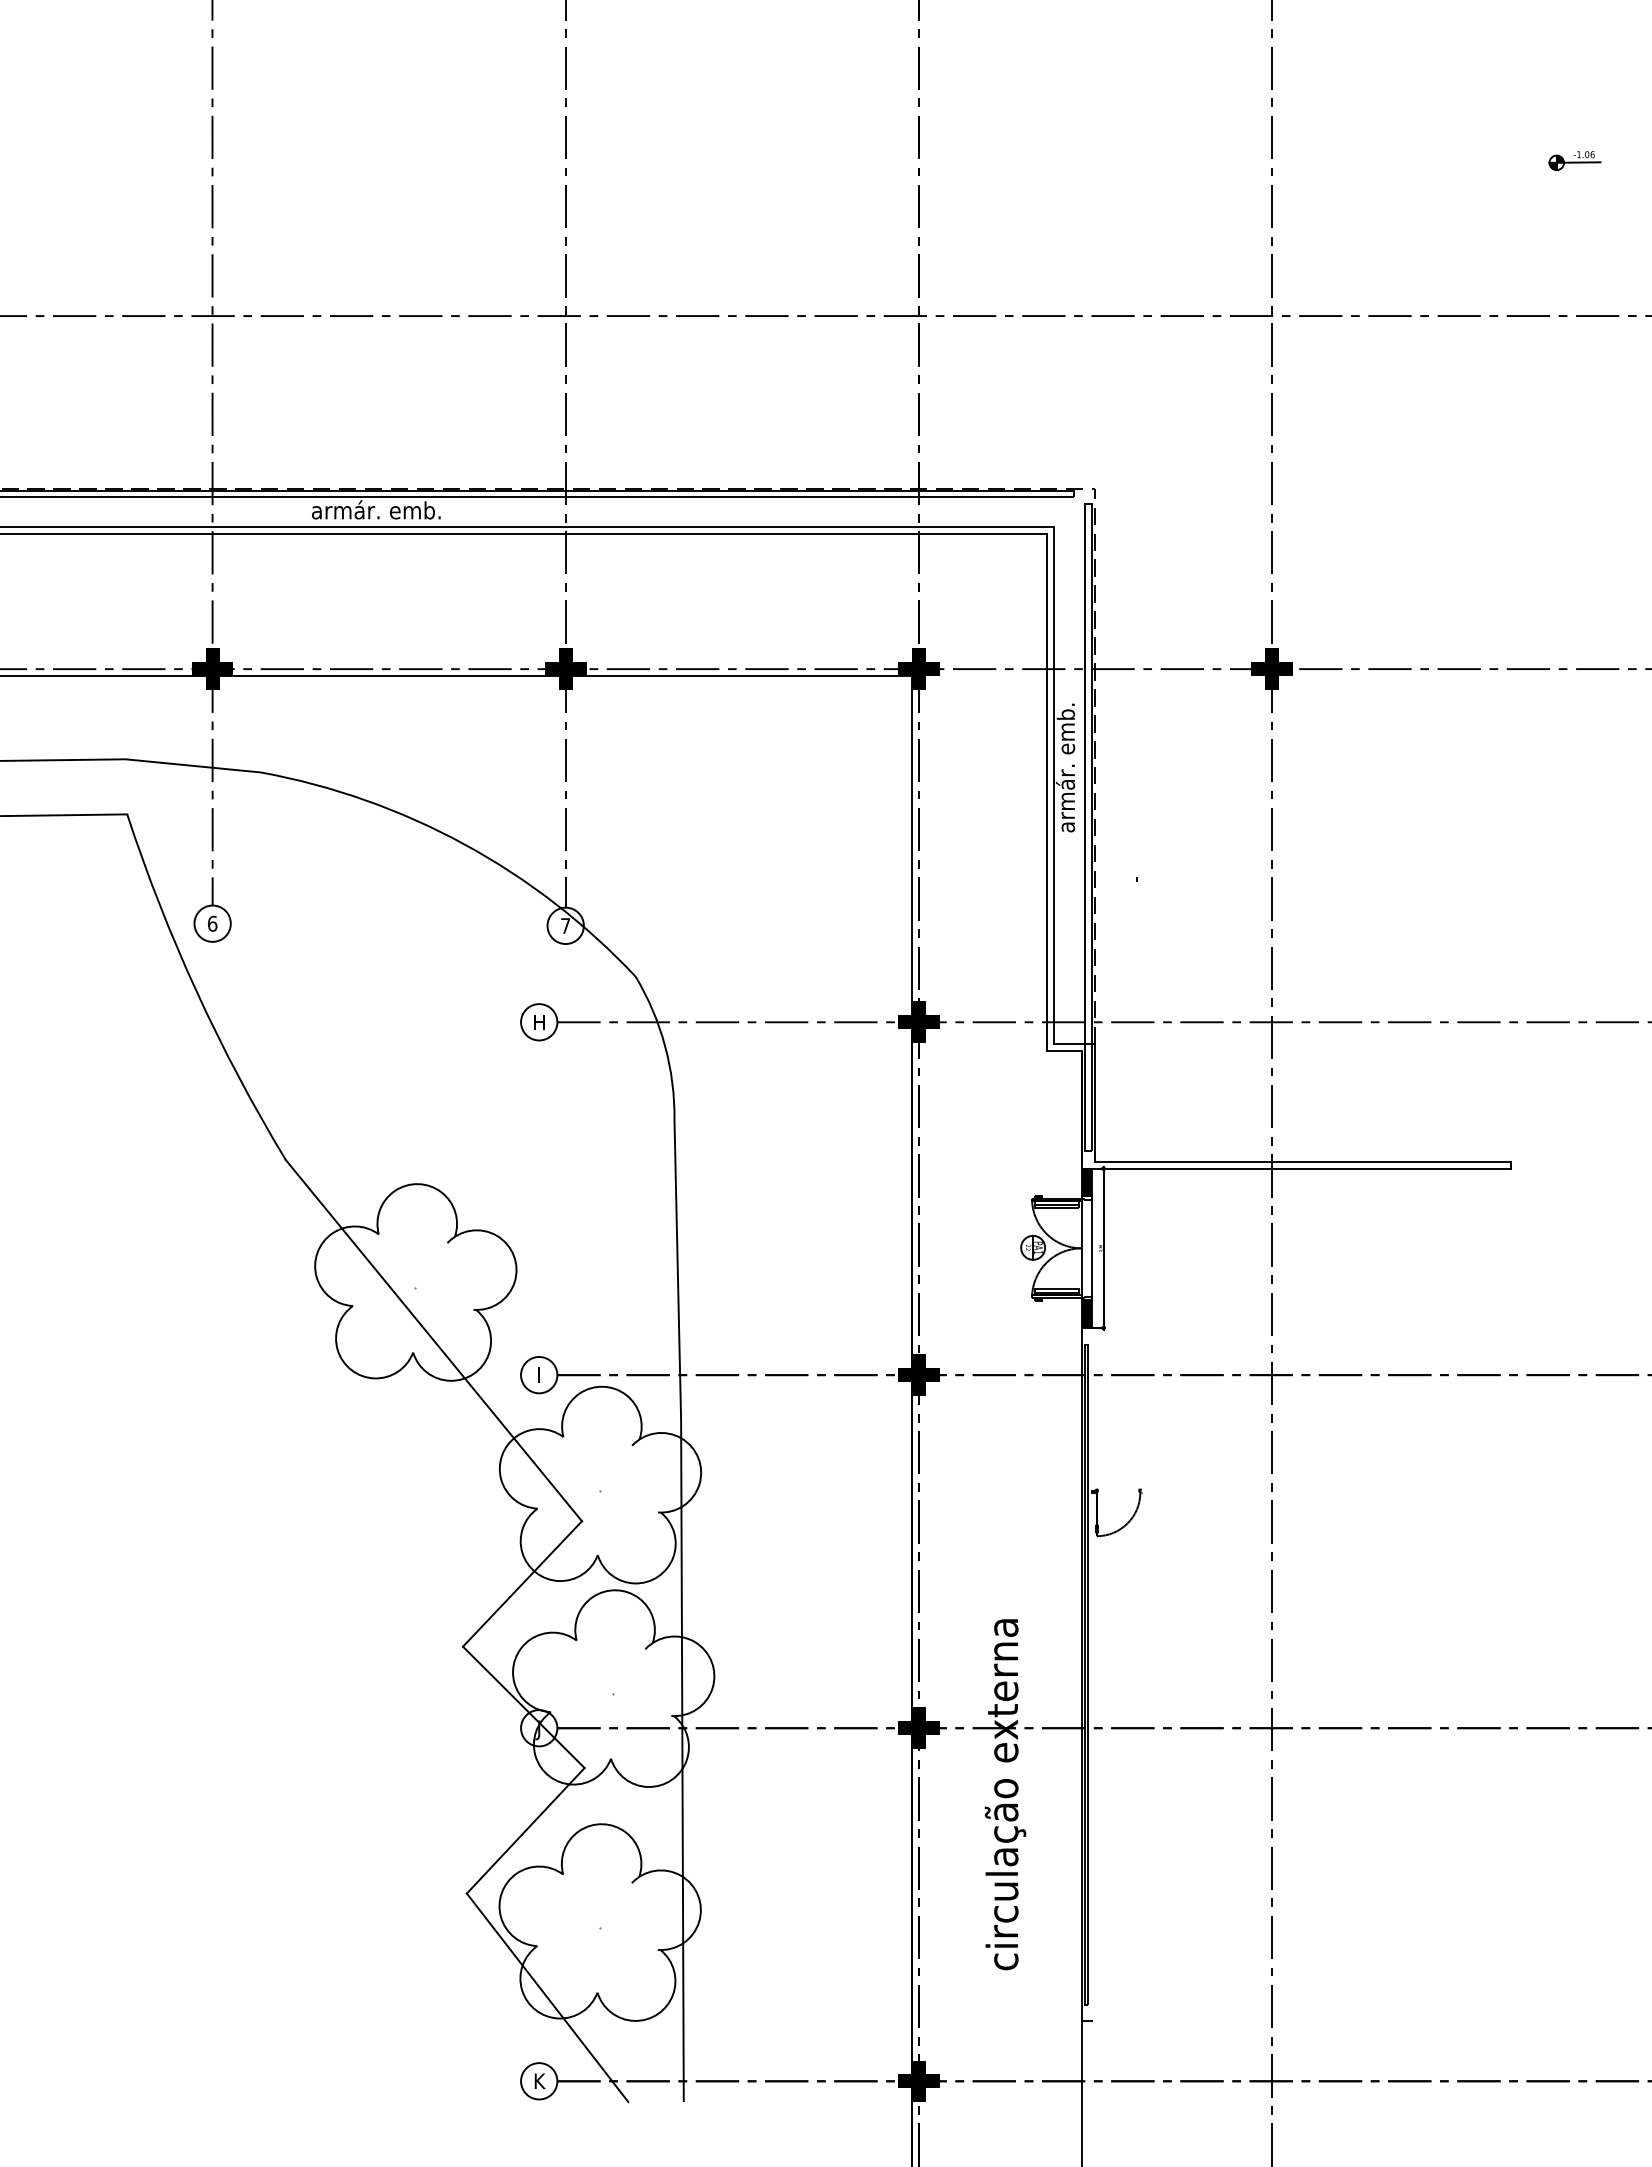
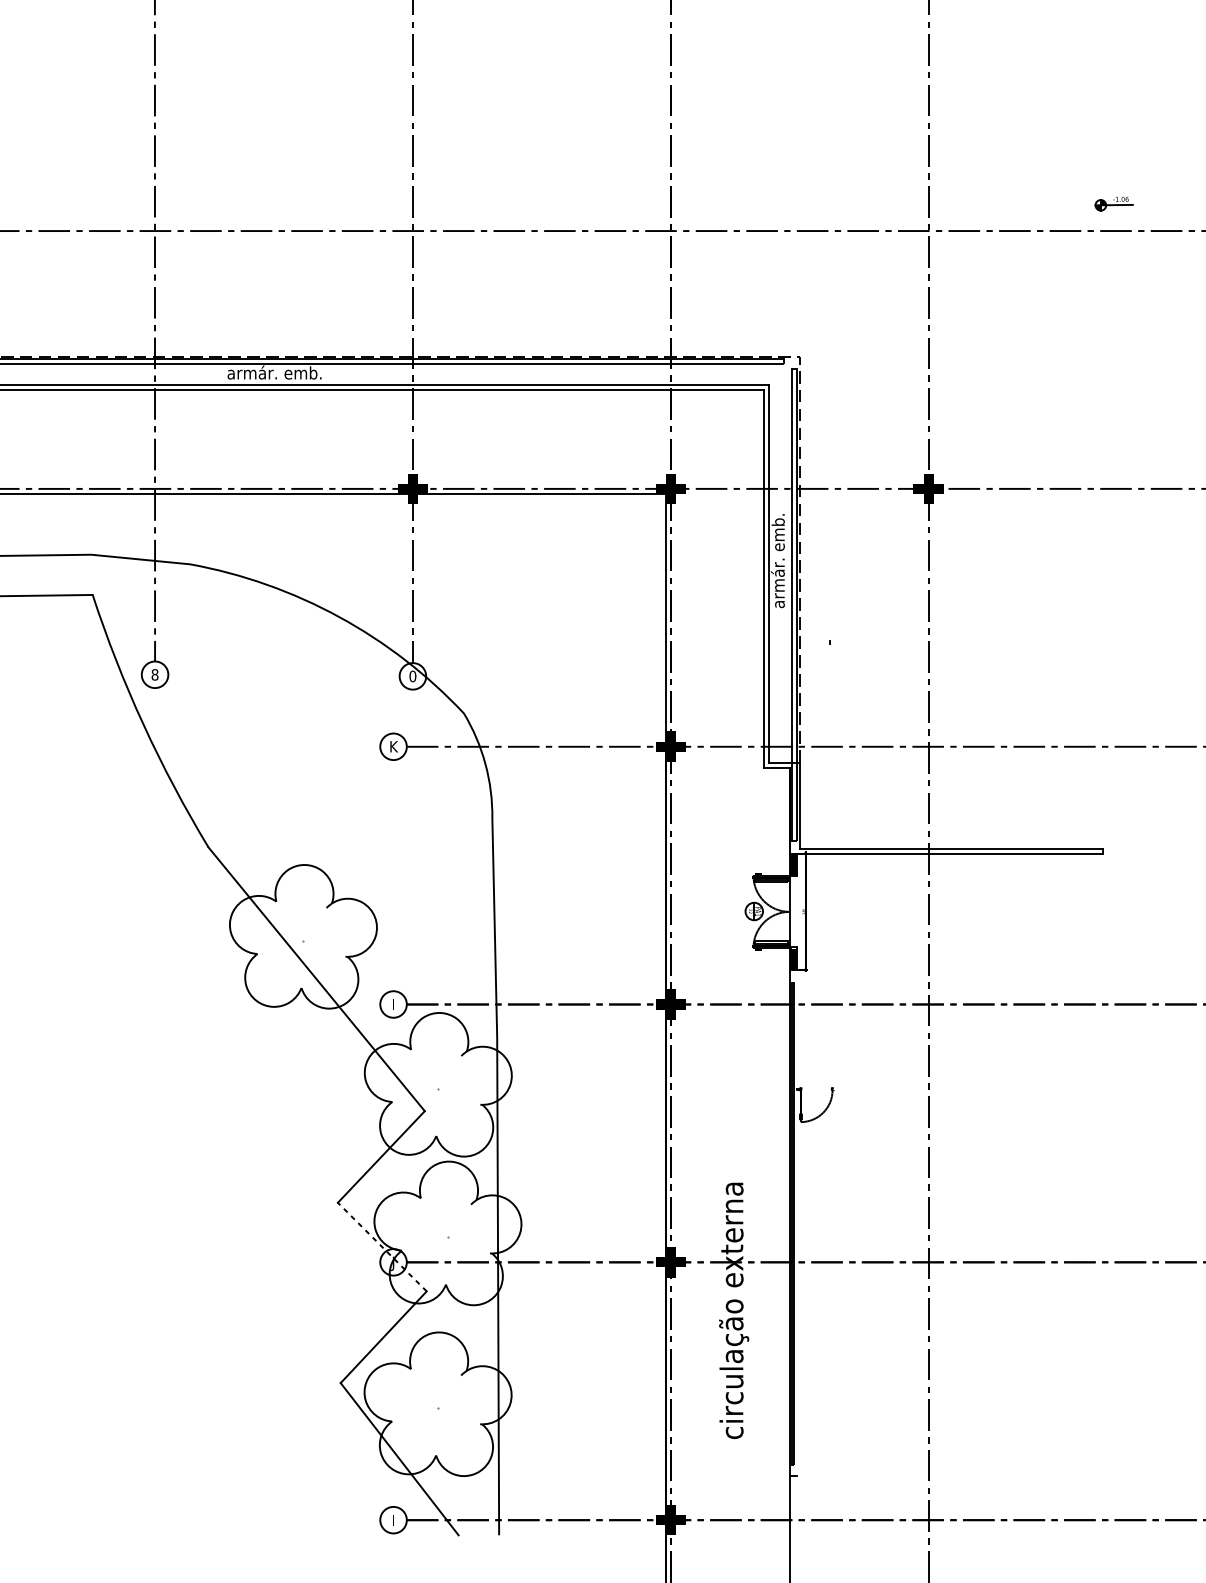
part: (1574, 160) -> (1113, 203), moved
fill: (212, 668) -> (154, 488), removed
text: (212, 923) -> (154, 674), 6 -> 8
text: (565, 925) -> (412, 676), 7 -> 0
text: (539, 1021) -> (393, 746), H -> K
line: (1091, 1247) -> (796, 911), removed
line: (523, 1707) -> (382, 1247), solid -> dashed
text: (539, 2080) -> (393, 1519), K -> I

